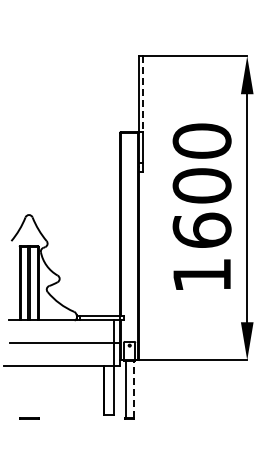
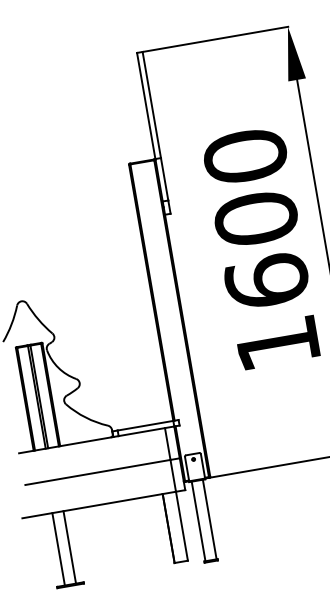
line: (143, 94) -> (152, 105), dashed -> solid
line: (133, 388) -> (209, 518), dashed -> solid
line: (25, 391) -> (59, 548), added
line: (33, 391) -> (70, 546), added

